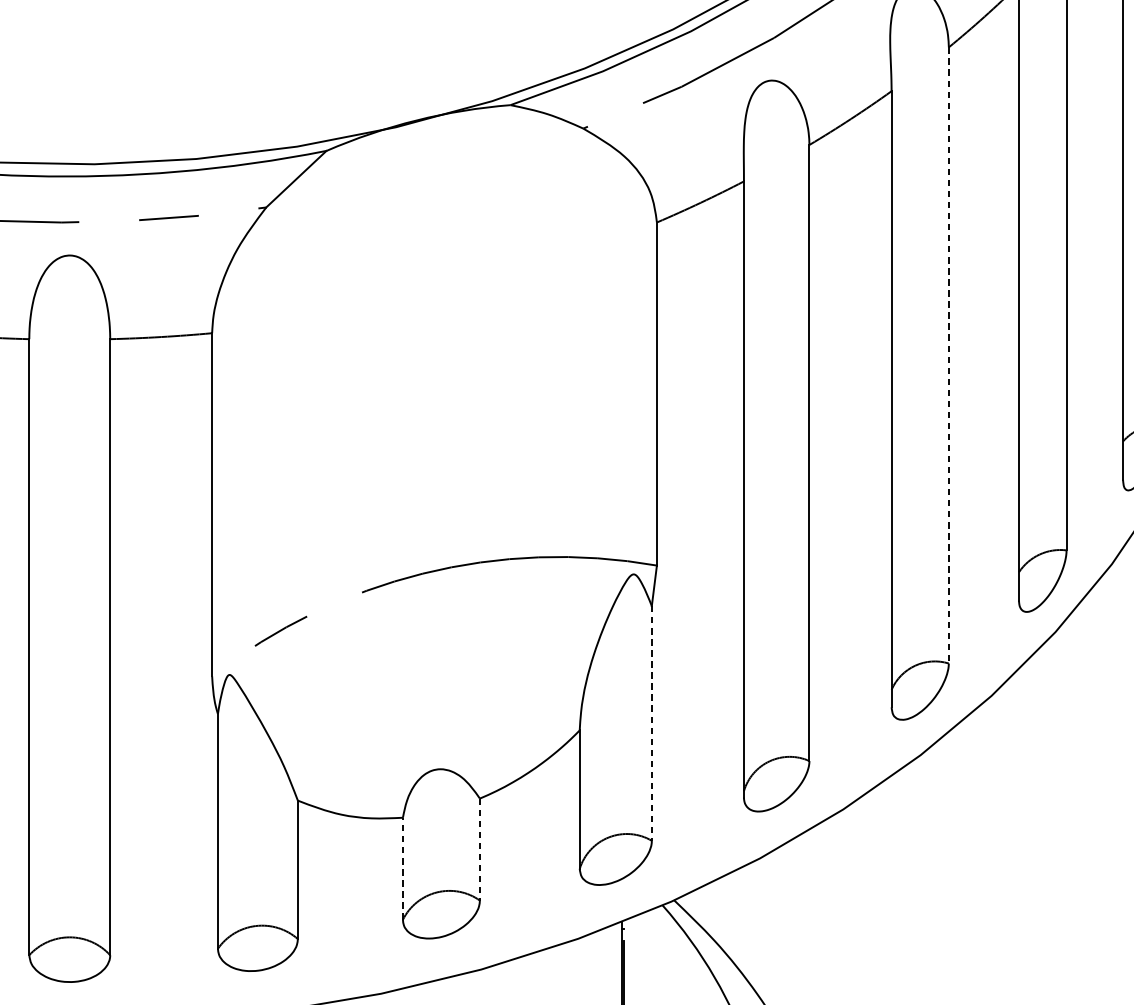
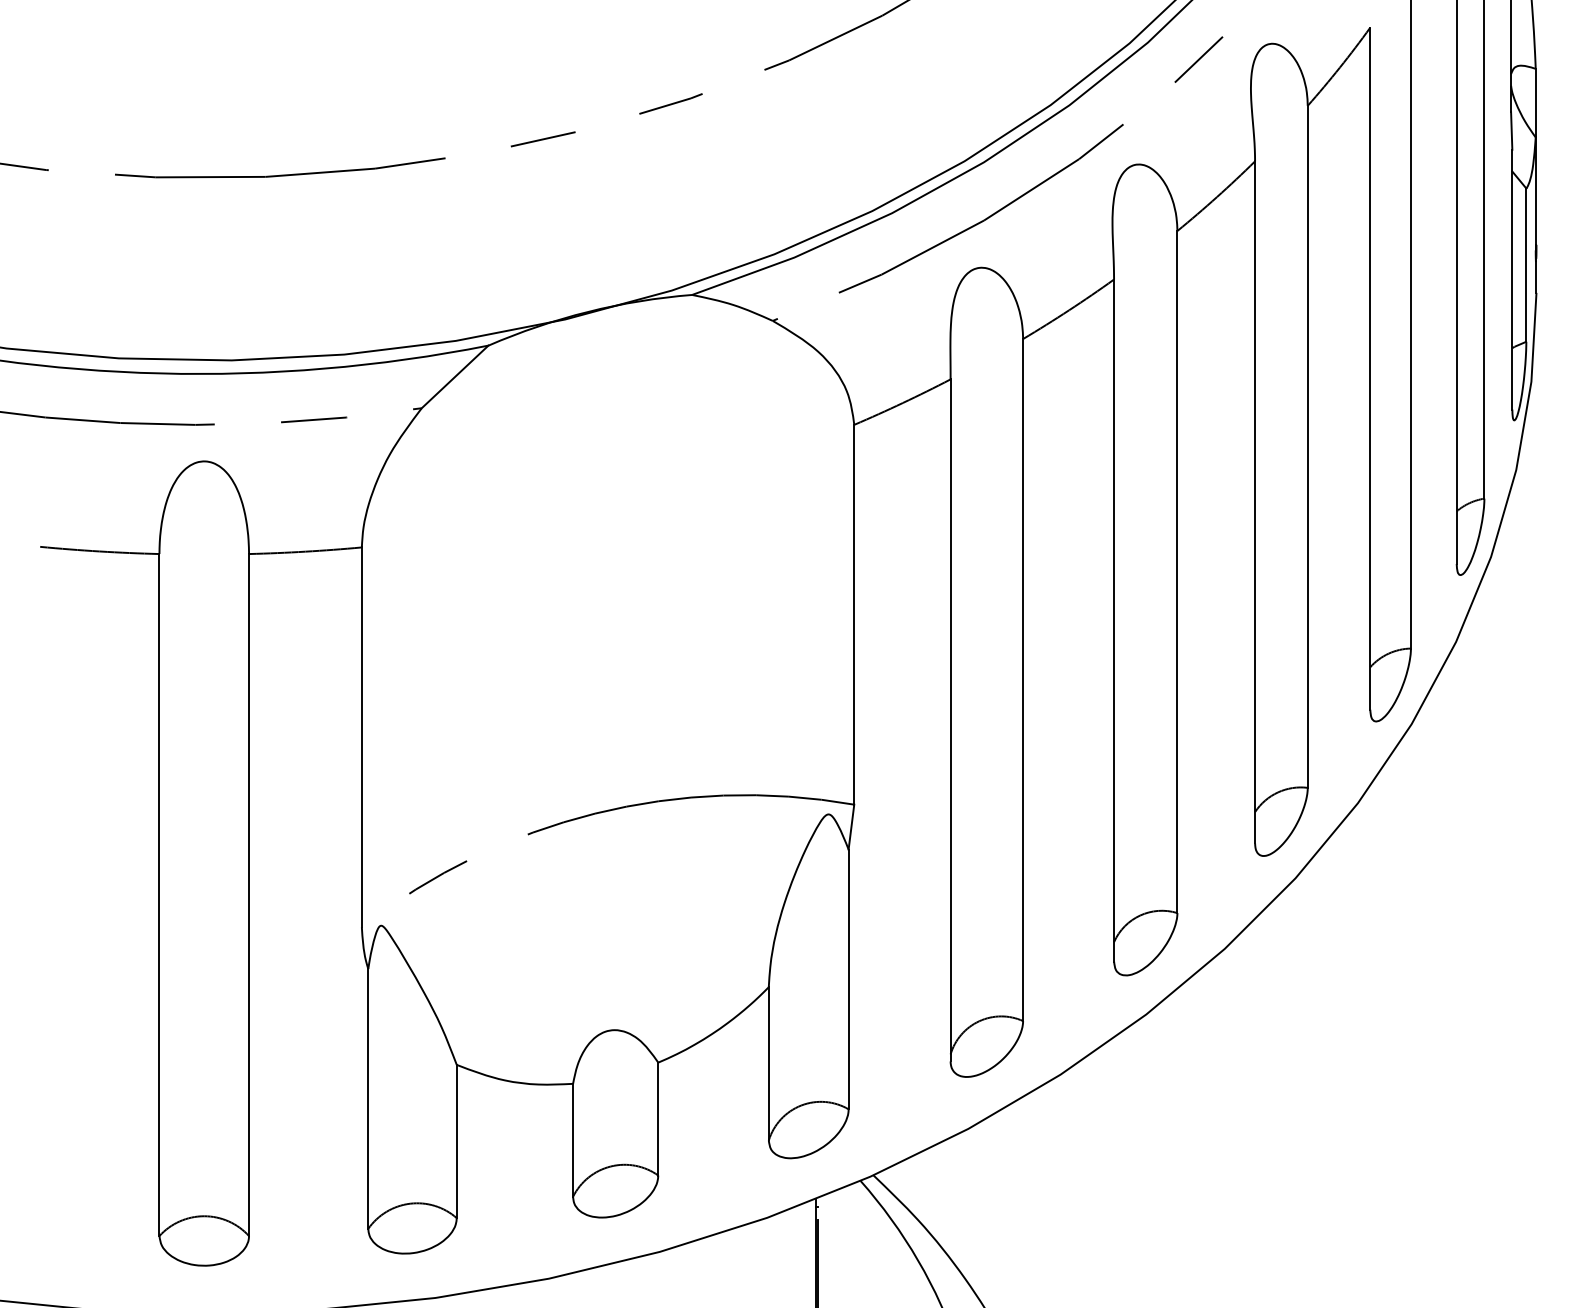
line: (948, 355) -> (1177, 572), dashed -> solid
line: (651, 723) -> (848, 979), dashed -> solid
line: (480, 849) -> (658, 1119), dashed -> solid
line: (403, 868) -> (573, 1139), dashed -> solid

